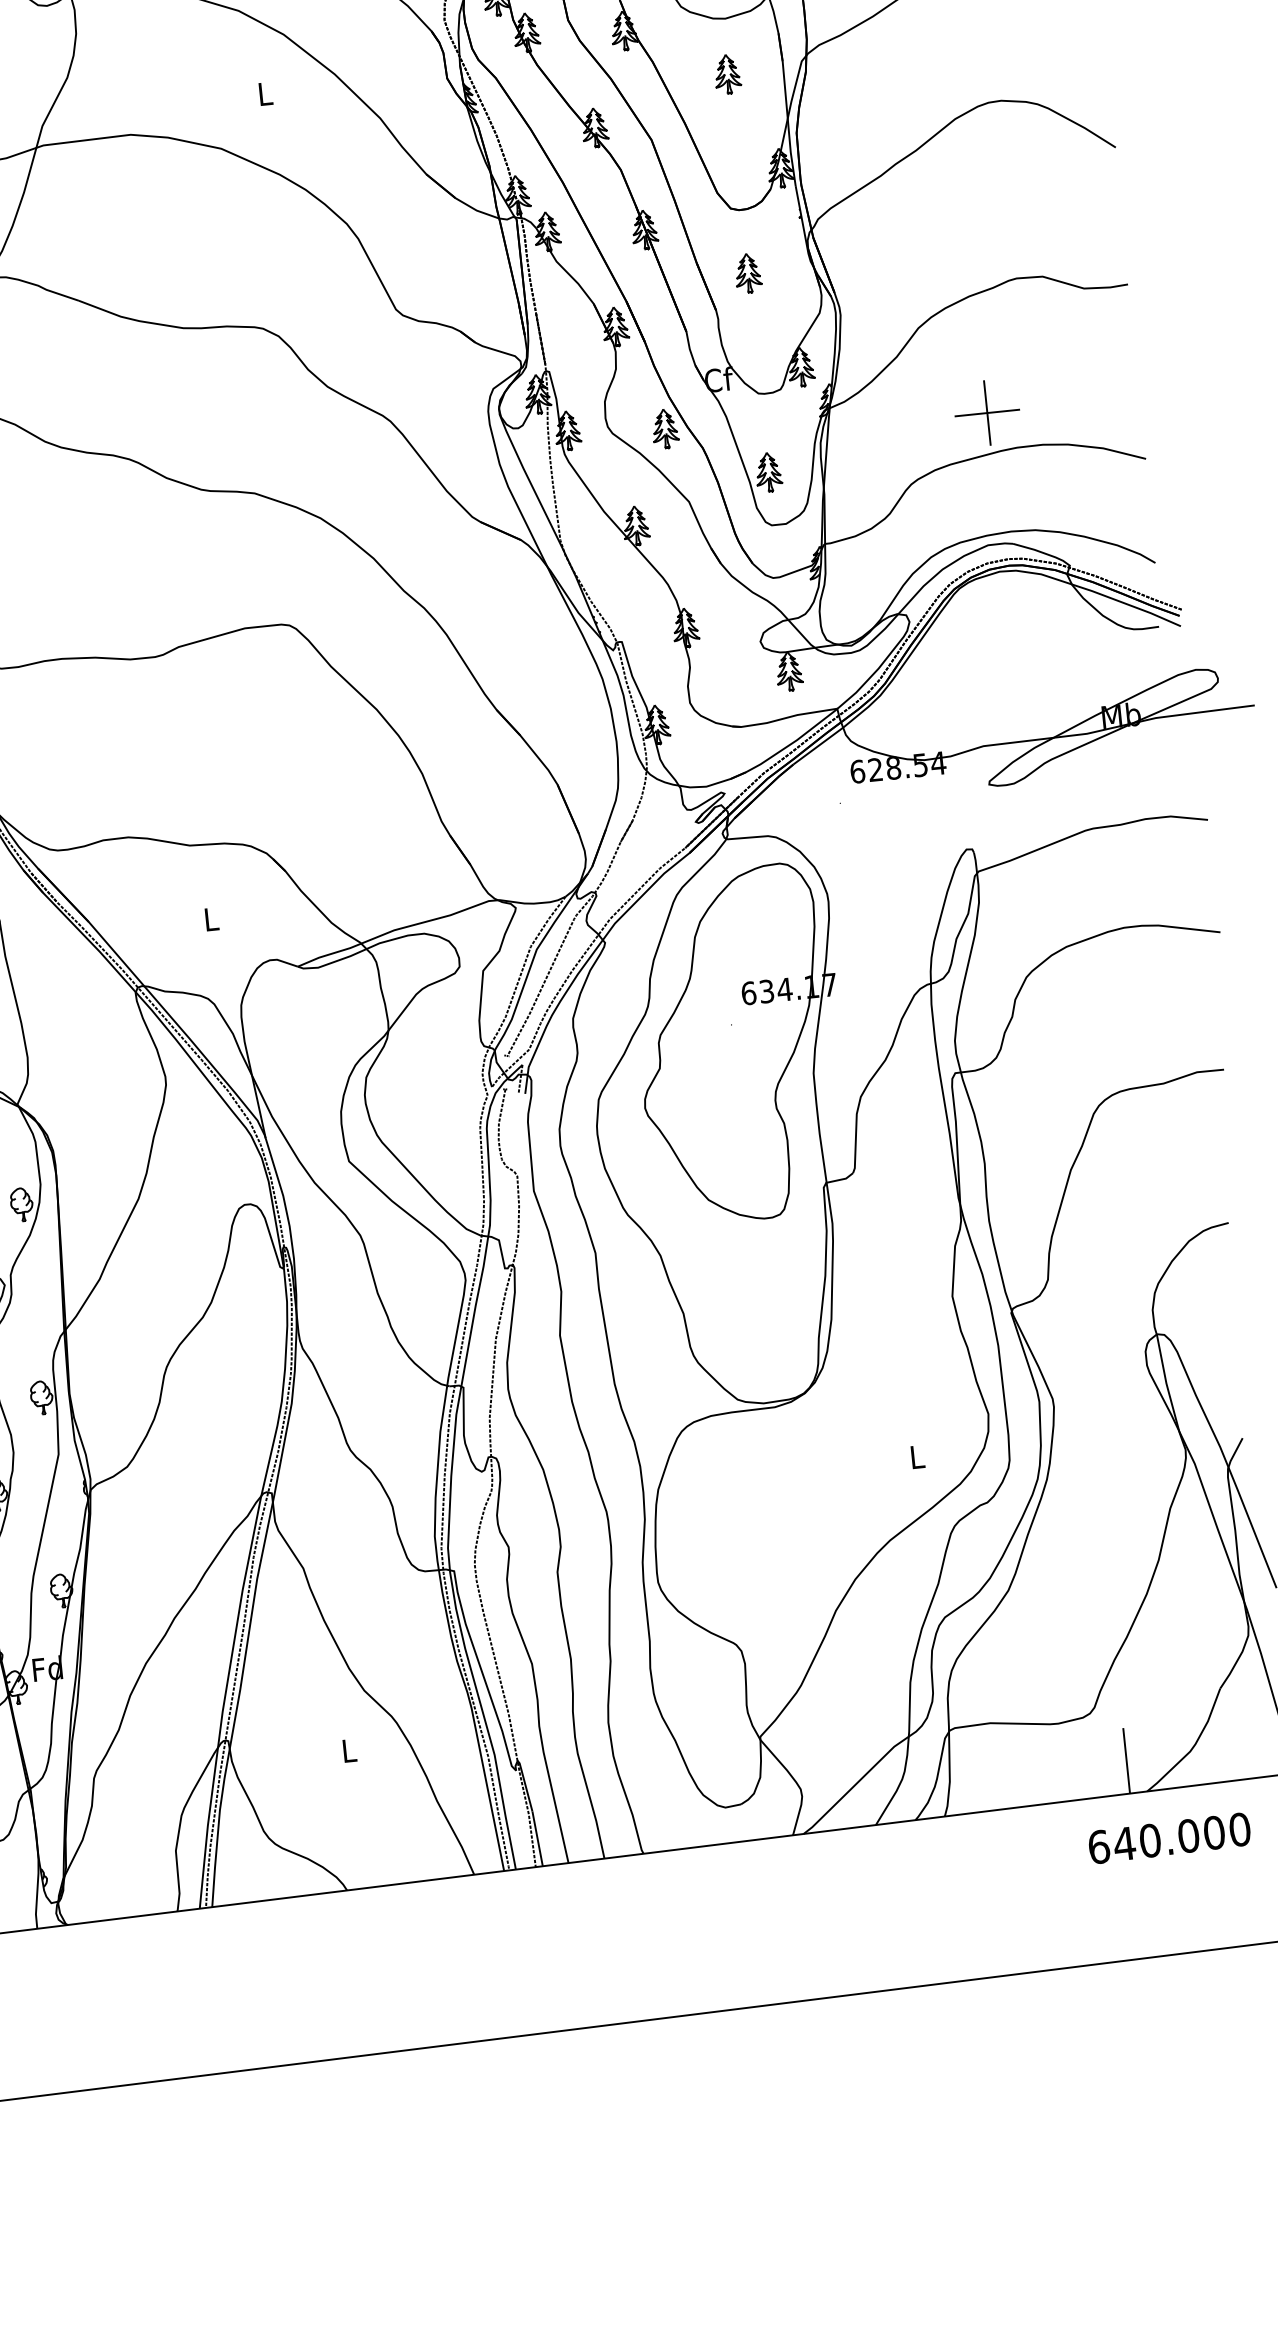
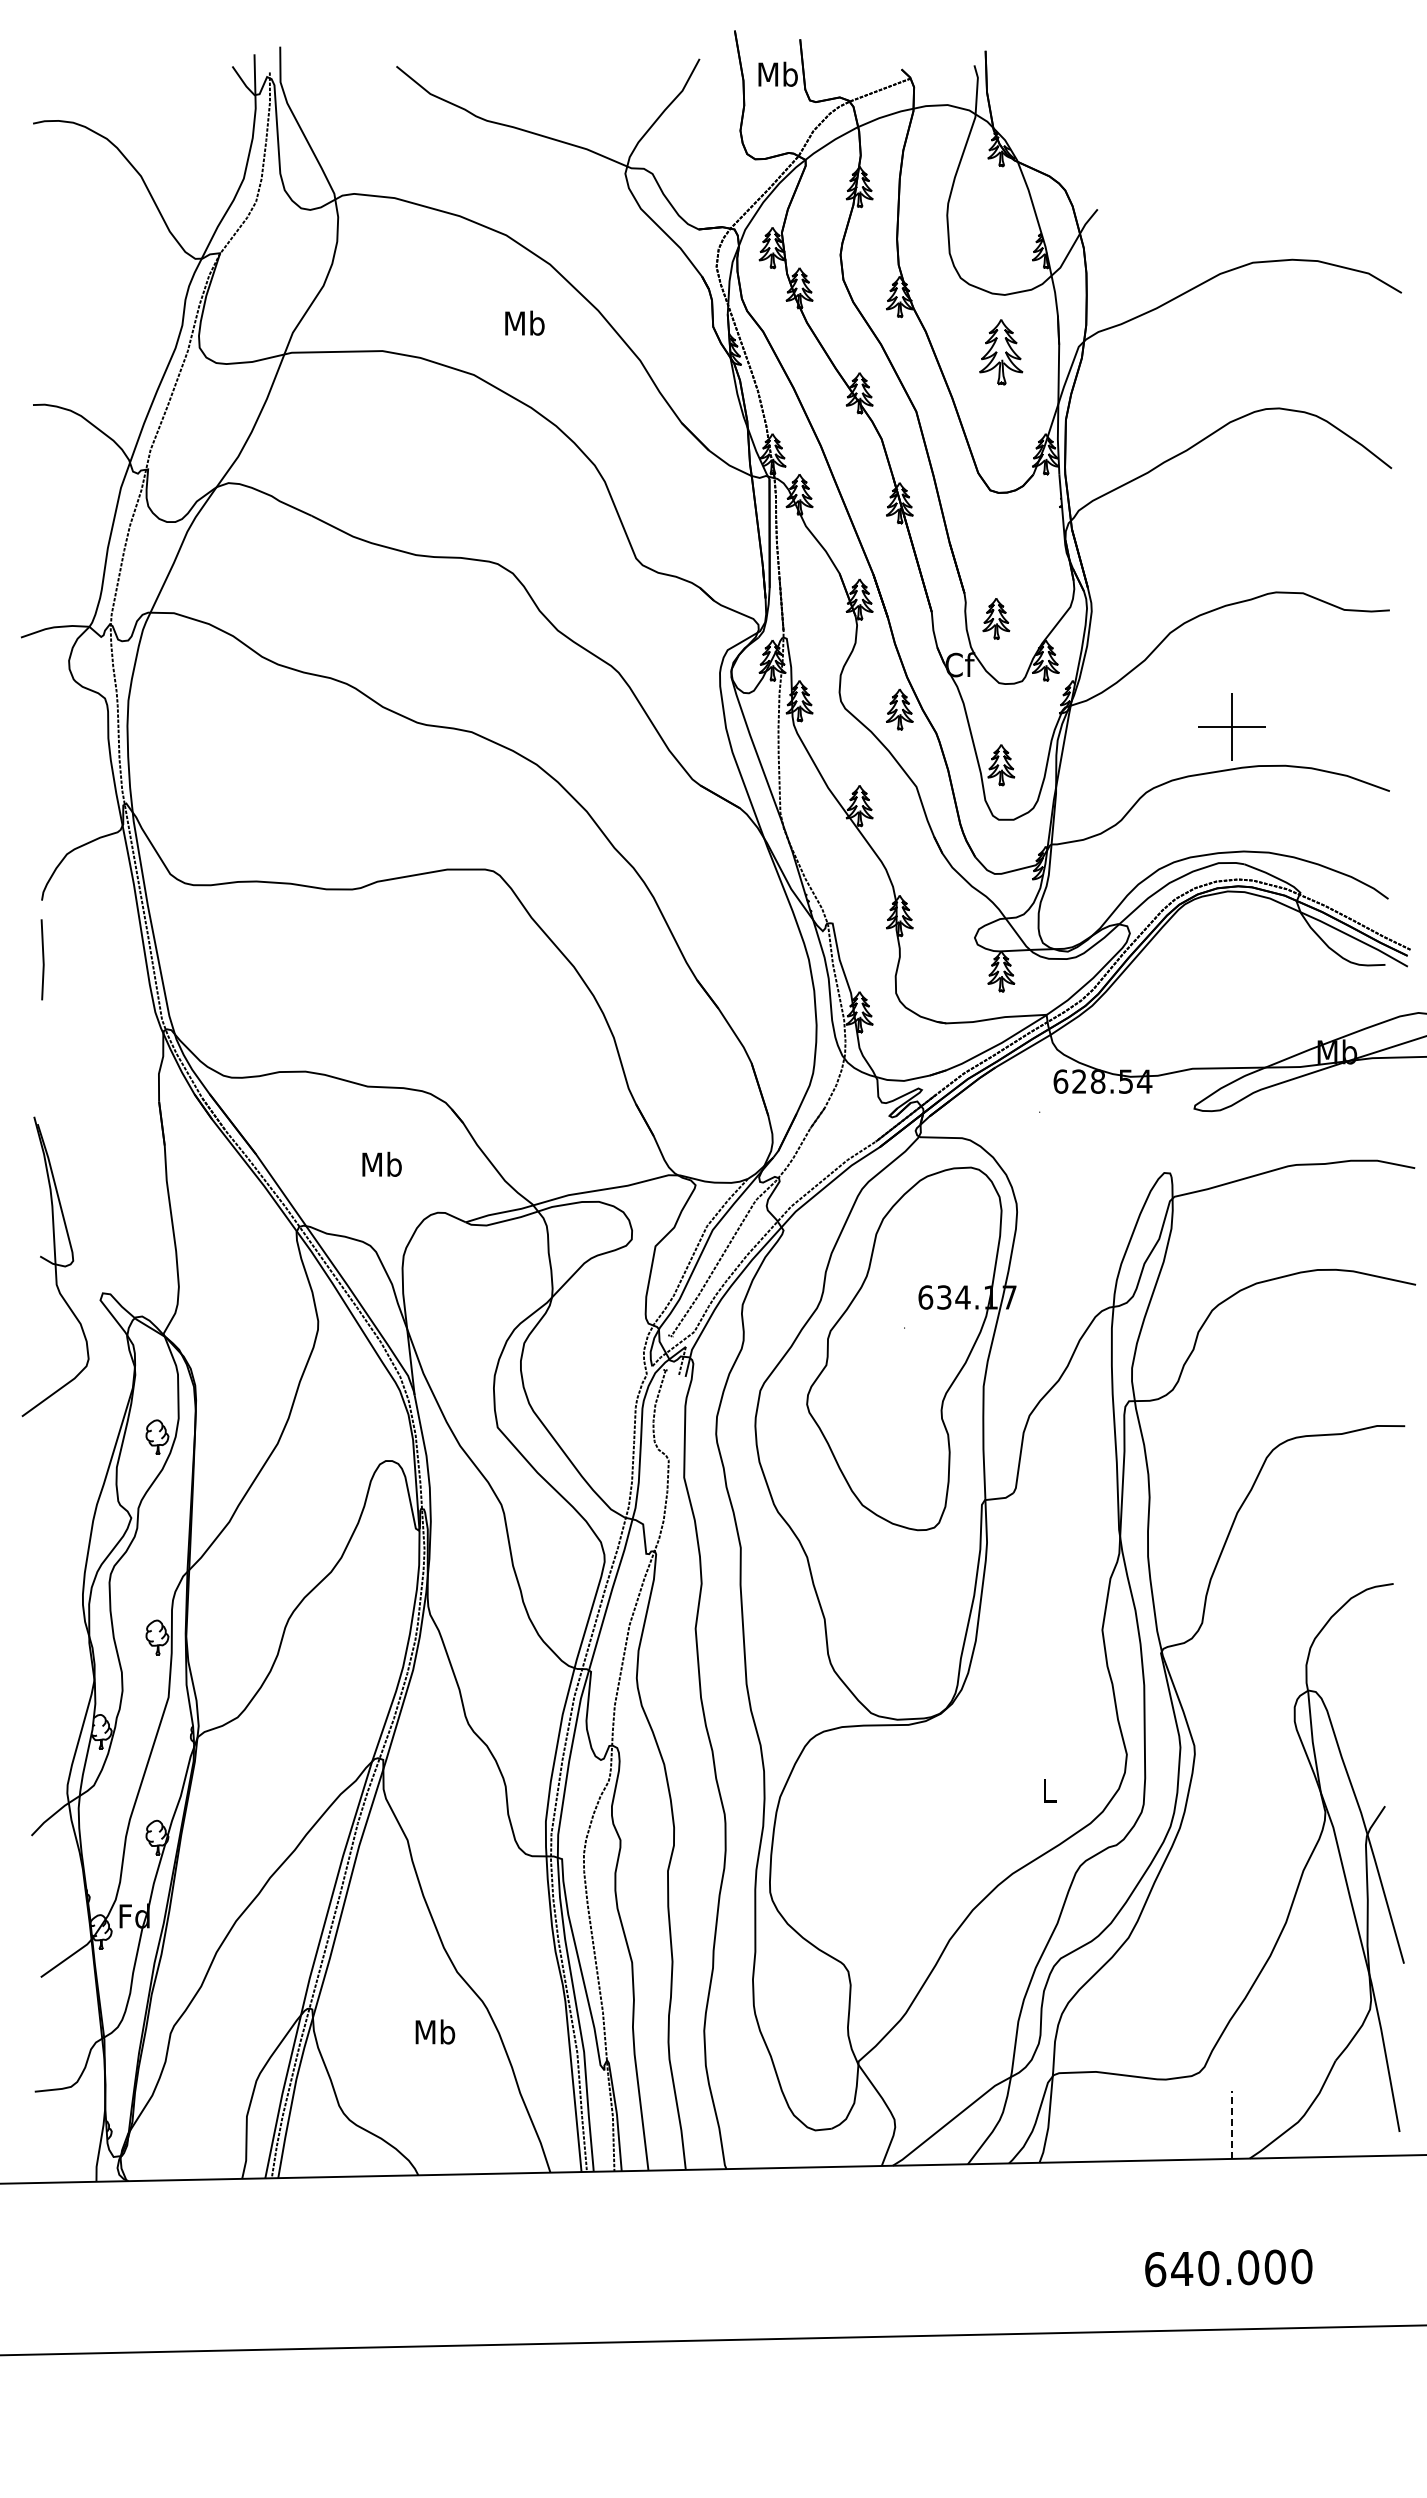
part: (727, 74) -> (1001, 352), size x1.6
text: (264, 93) -> (524, 322), L -> Mb
part: (748, 273) -> (996, 618), moved
text: (210, 918) -> (381, 1163), L -> Mb
text: (349, 1750) -> (435, 2031), L -> Mb
line: (1126, 1760) -> (1231, 2124), solid -> dashed
text: (1169, 1838) -> (1228, 2268), moved

